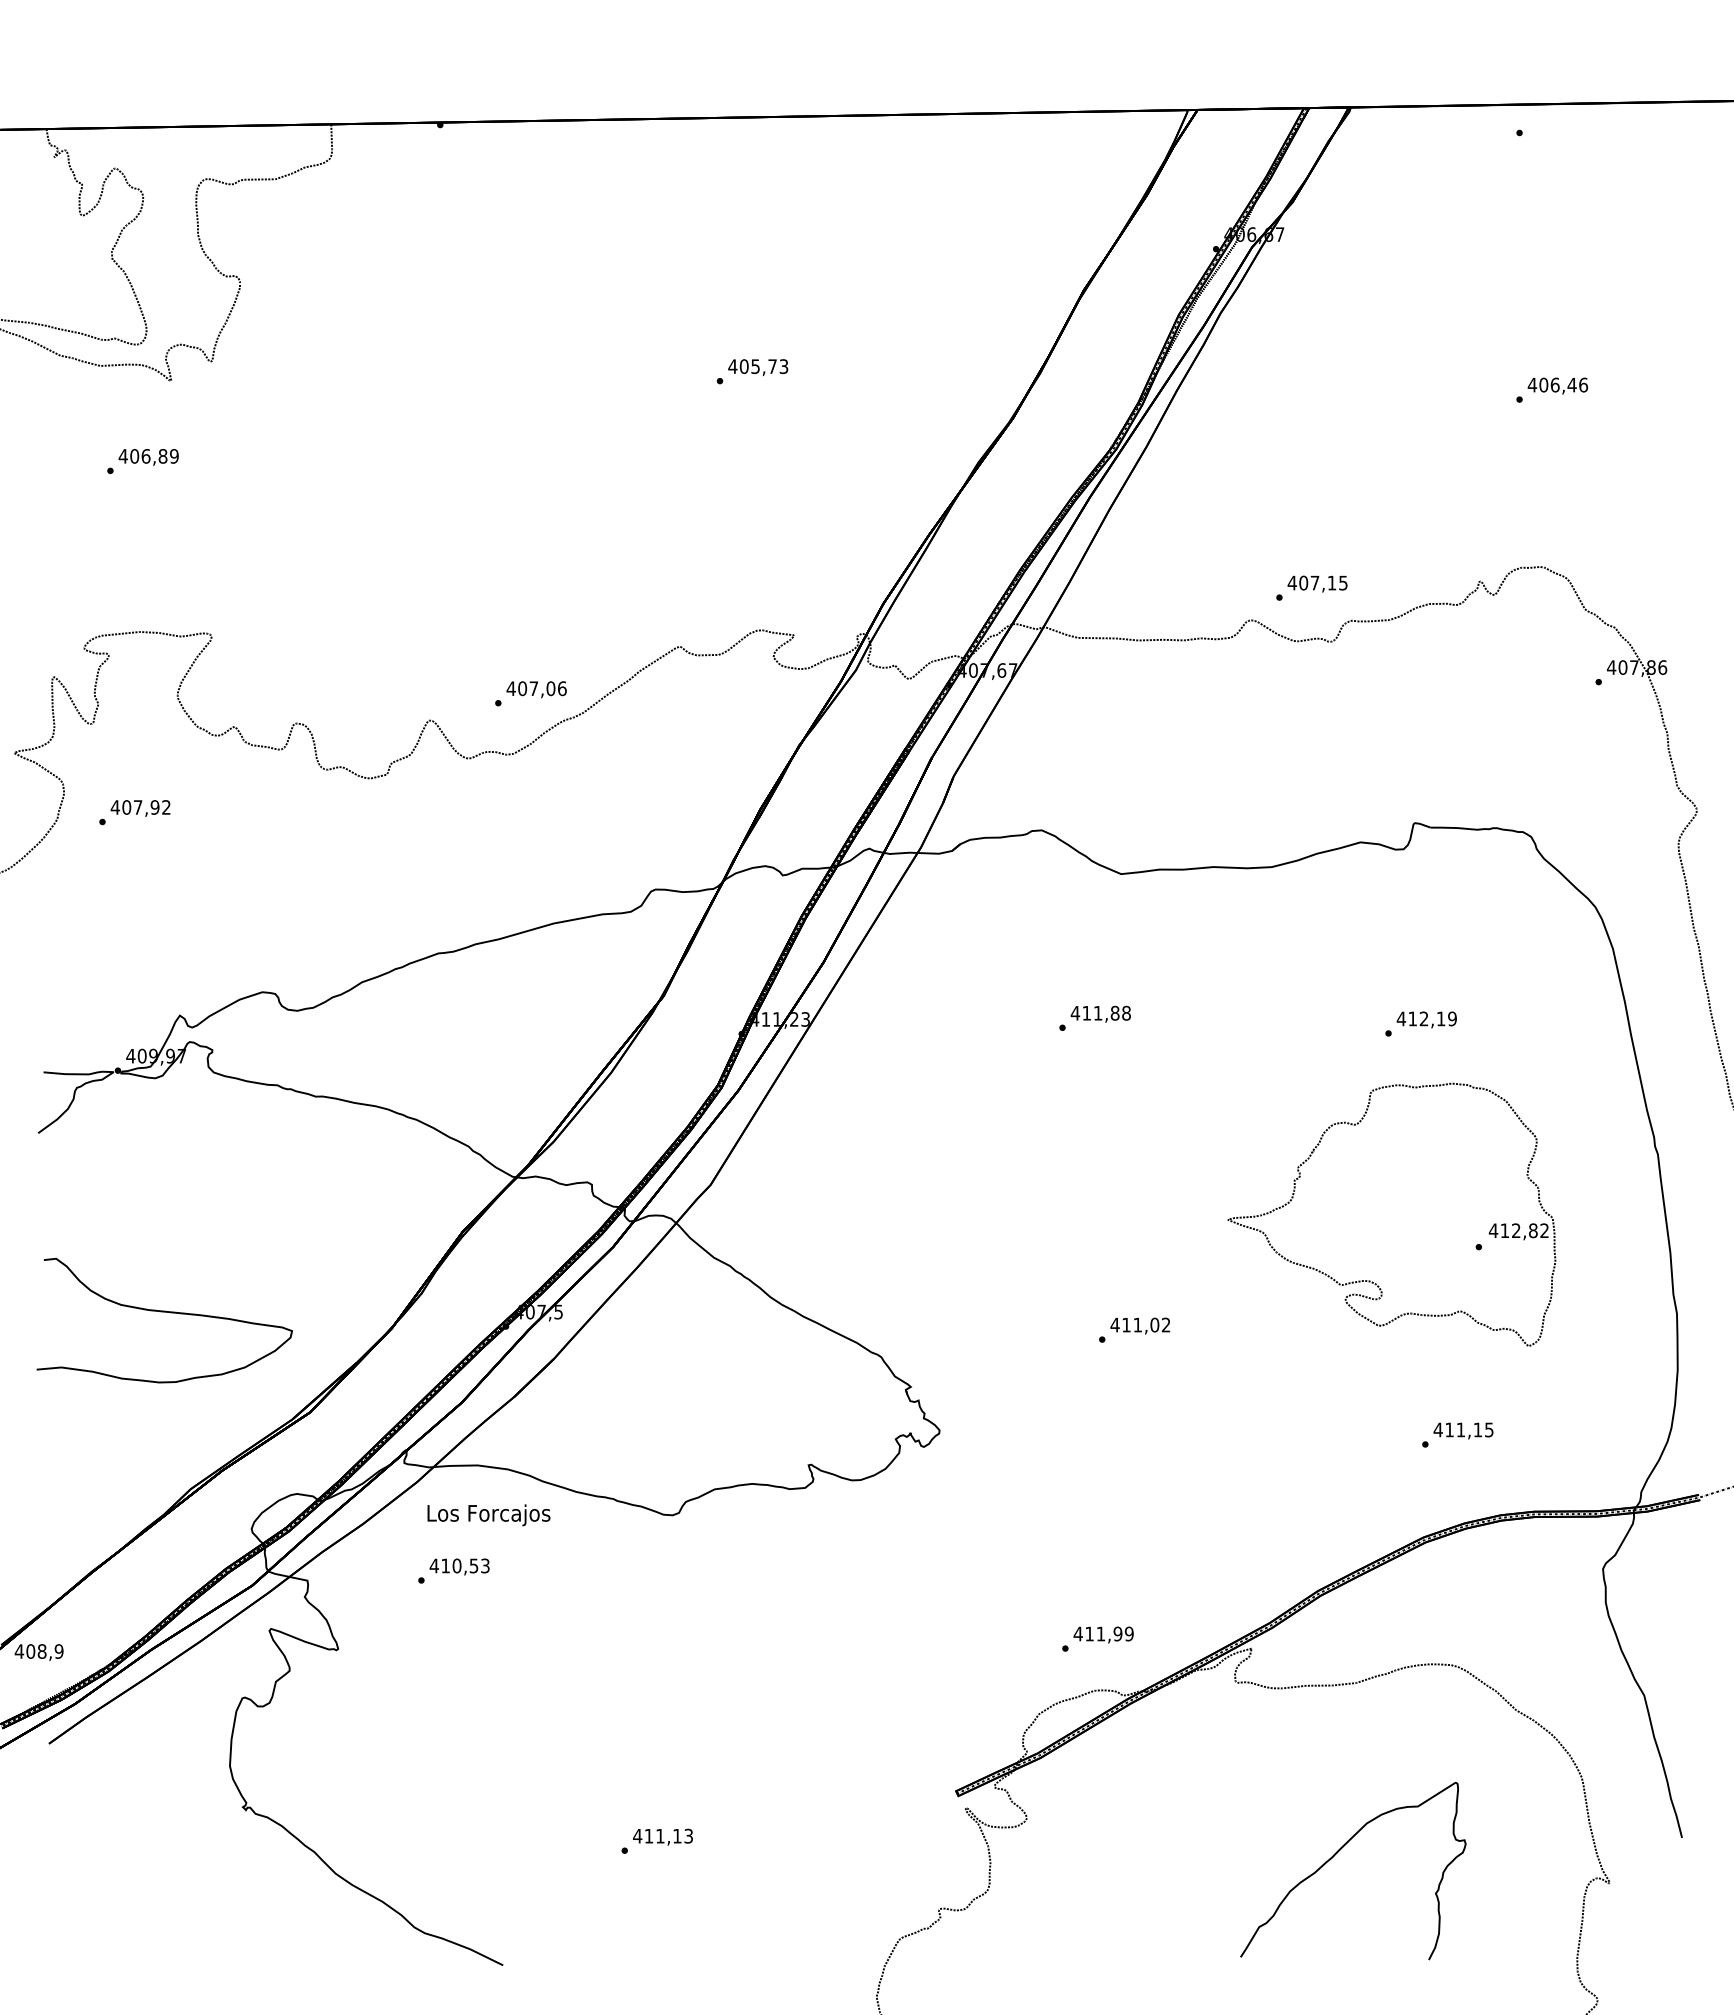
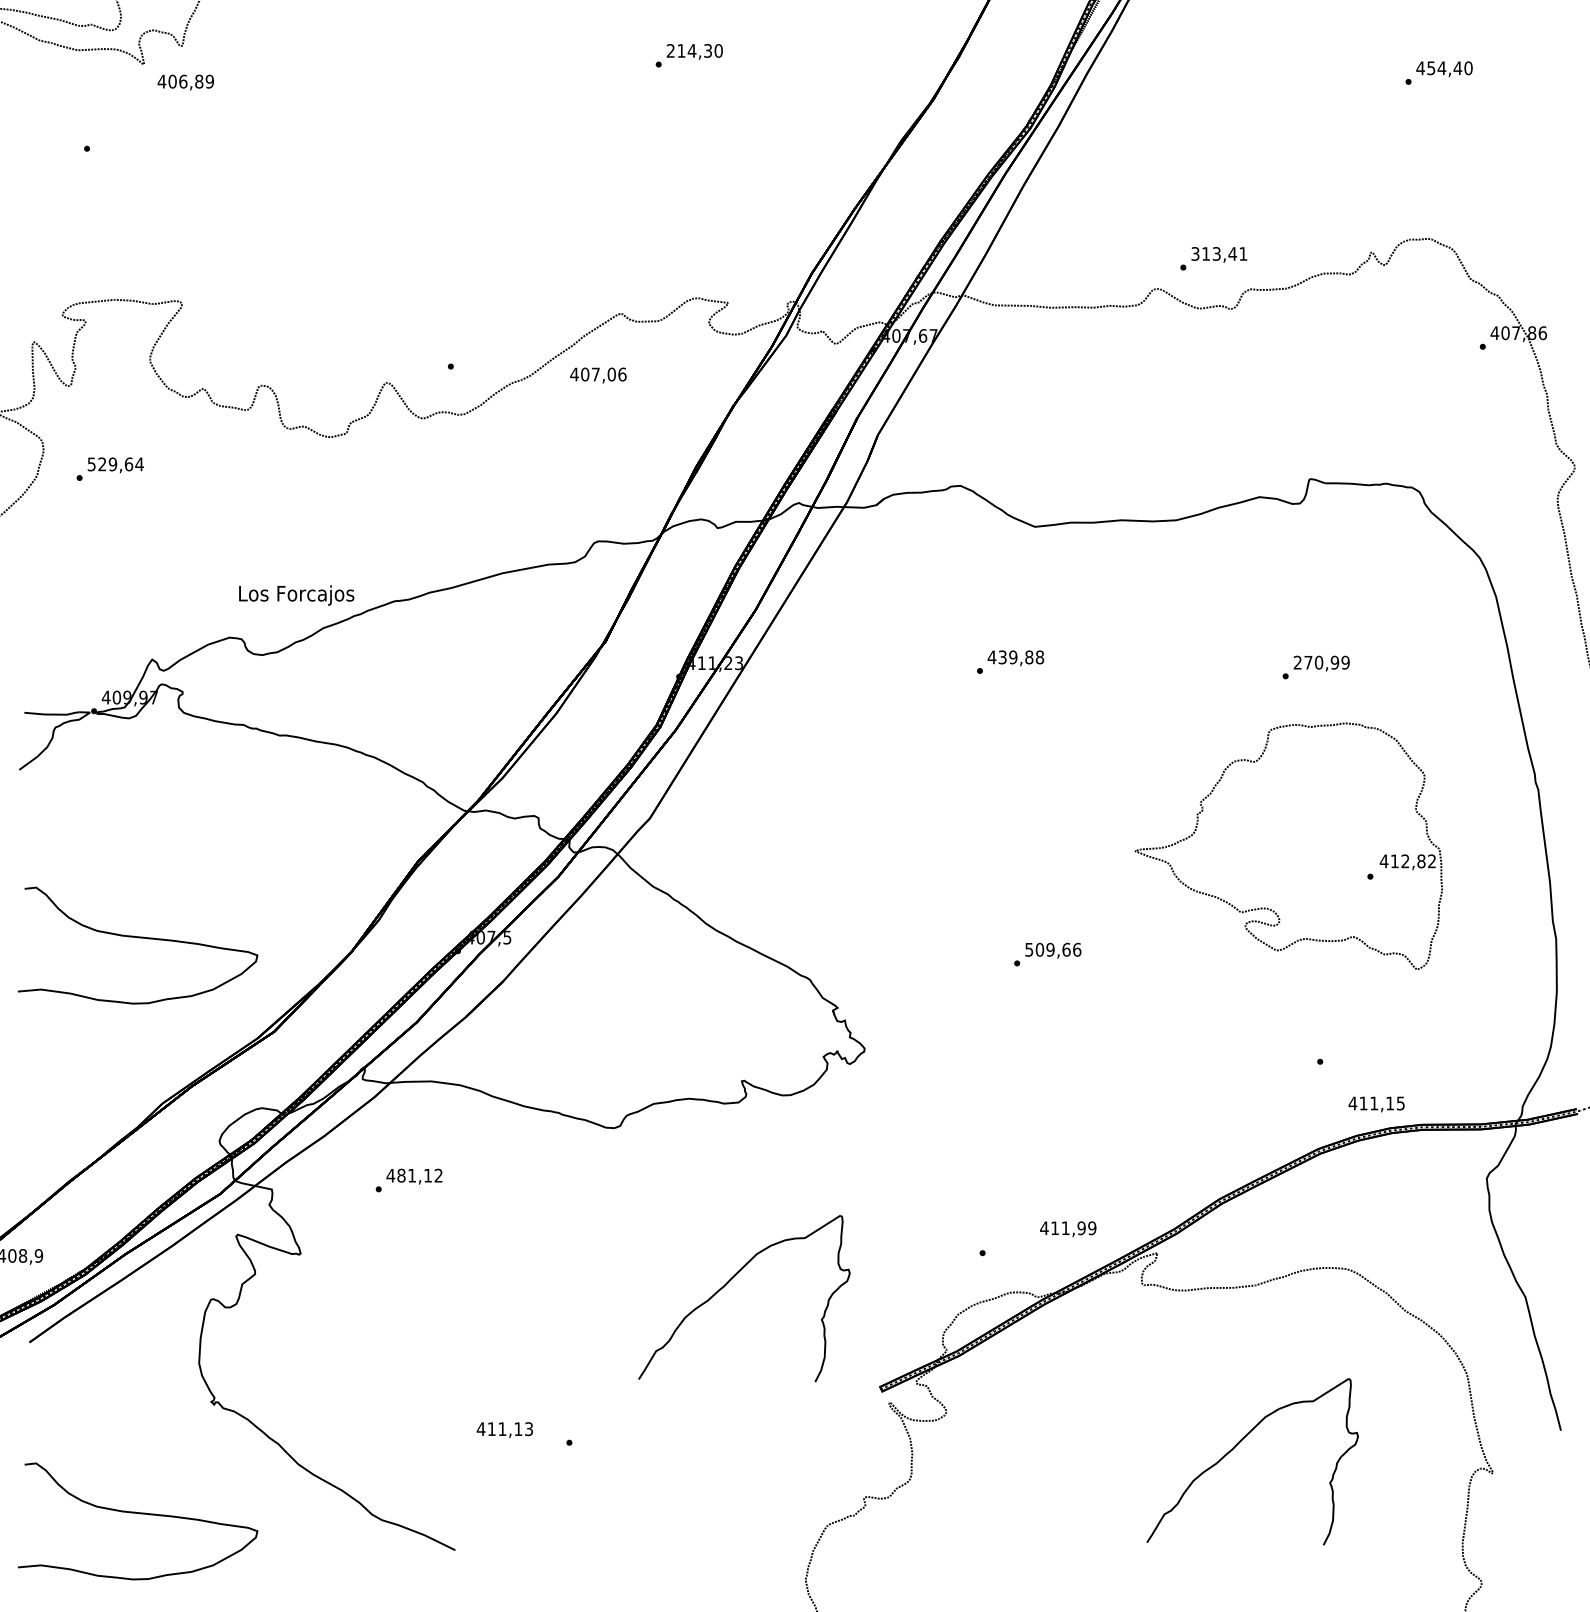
text: (758, 366) -> (694, 50), 405,73 -> 214,30
text: (1563, 384) -> (1449, 67), 406,46 -> 454,40
text: (148, 457) -> (185, 82), moved
text: (1317, 582) -> (1219, 253), 407,15 -> 313,41
text: (536, 689) -> (598, 375), moved
text: (140, 807) -> (115, 464), 407,92 -> 529,64
text: (1092, 1012) -> (1008, 656), 411,88 -> 439,88
text: (1420, 1018) -> (1315, 662), 412,19 -> 270,99
text: (1140, 1324) -> (1053, 949), 411,02 -> 509,66
text: (1463, 1430) -> (1376, 1103), moved
text: (488, 1515) -> (296, 595), moved
text: (465, 1565) -> (420, 1175), 410,53 -> 481,12
text: (1103, 1634) -> (1068, 1228), moved
part: (795, 1679) -> (729, 1282), added
text: (662, 1836) -> (504, 1429), moved
curve: (164, 1926) -> (137, 1513), added

